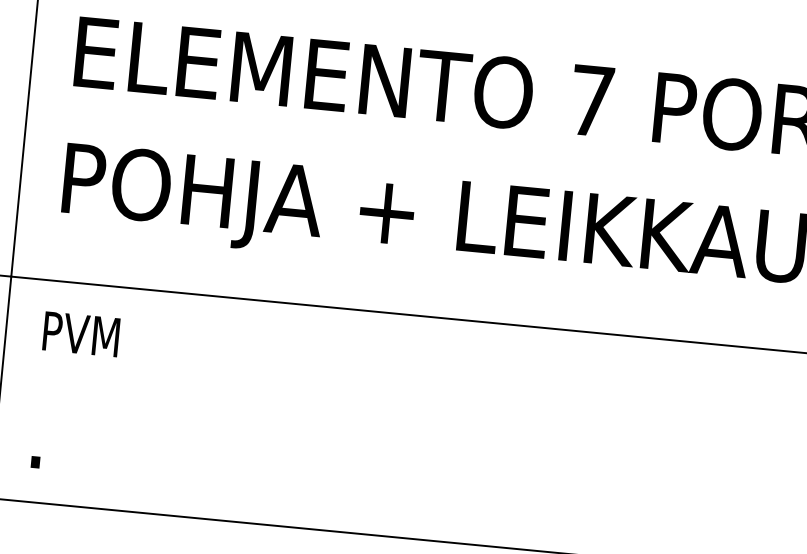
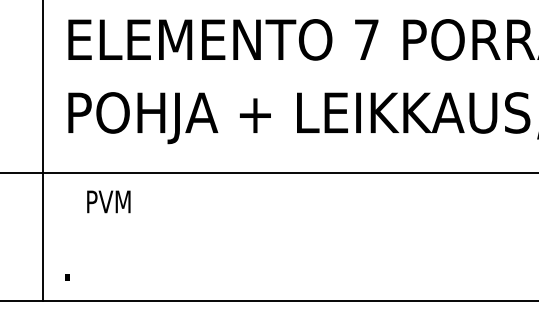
text: (80, 333) -> (108, 201), moved

